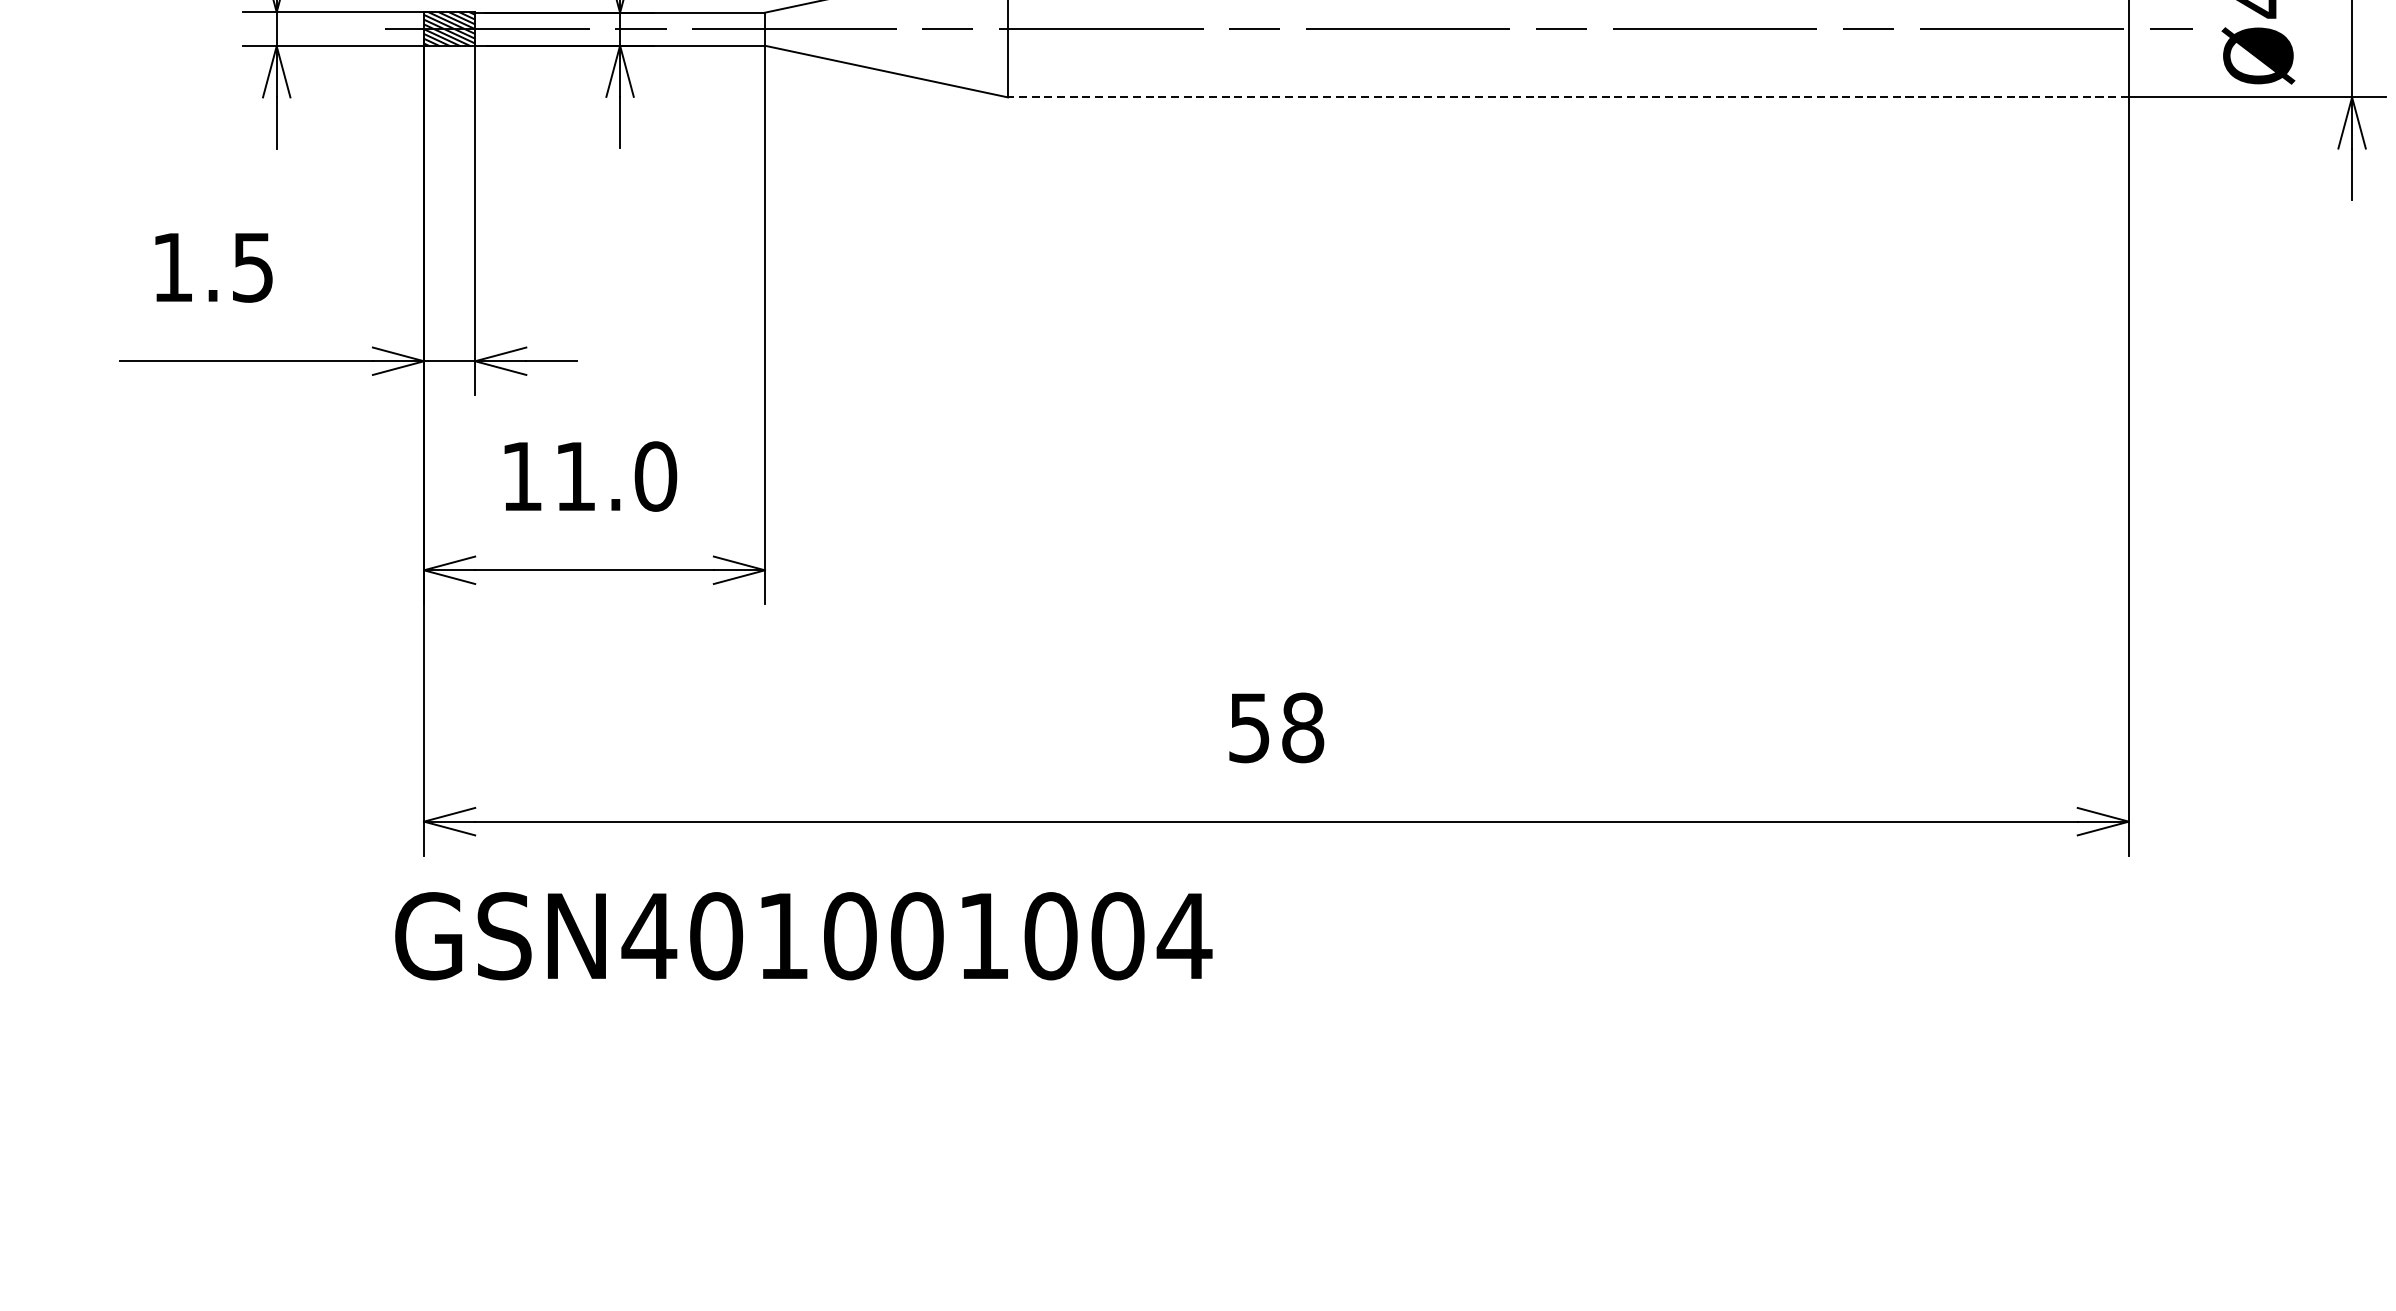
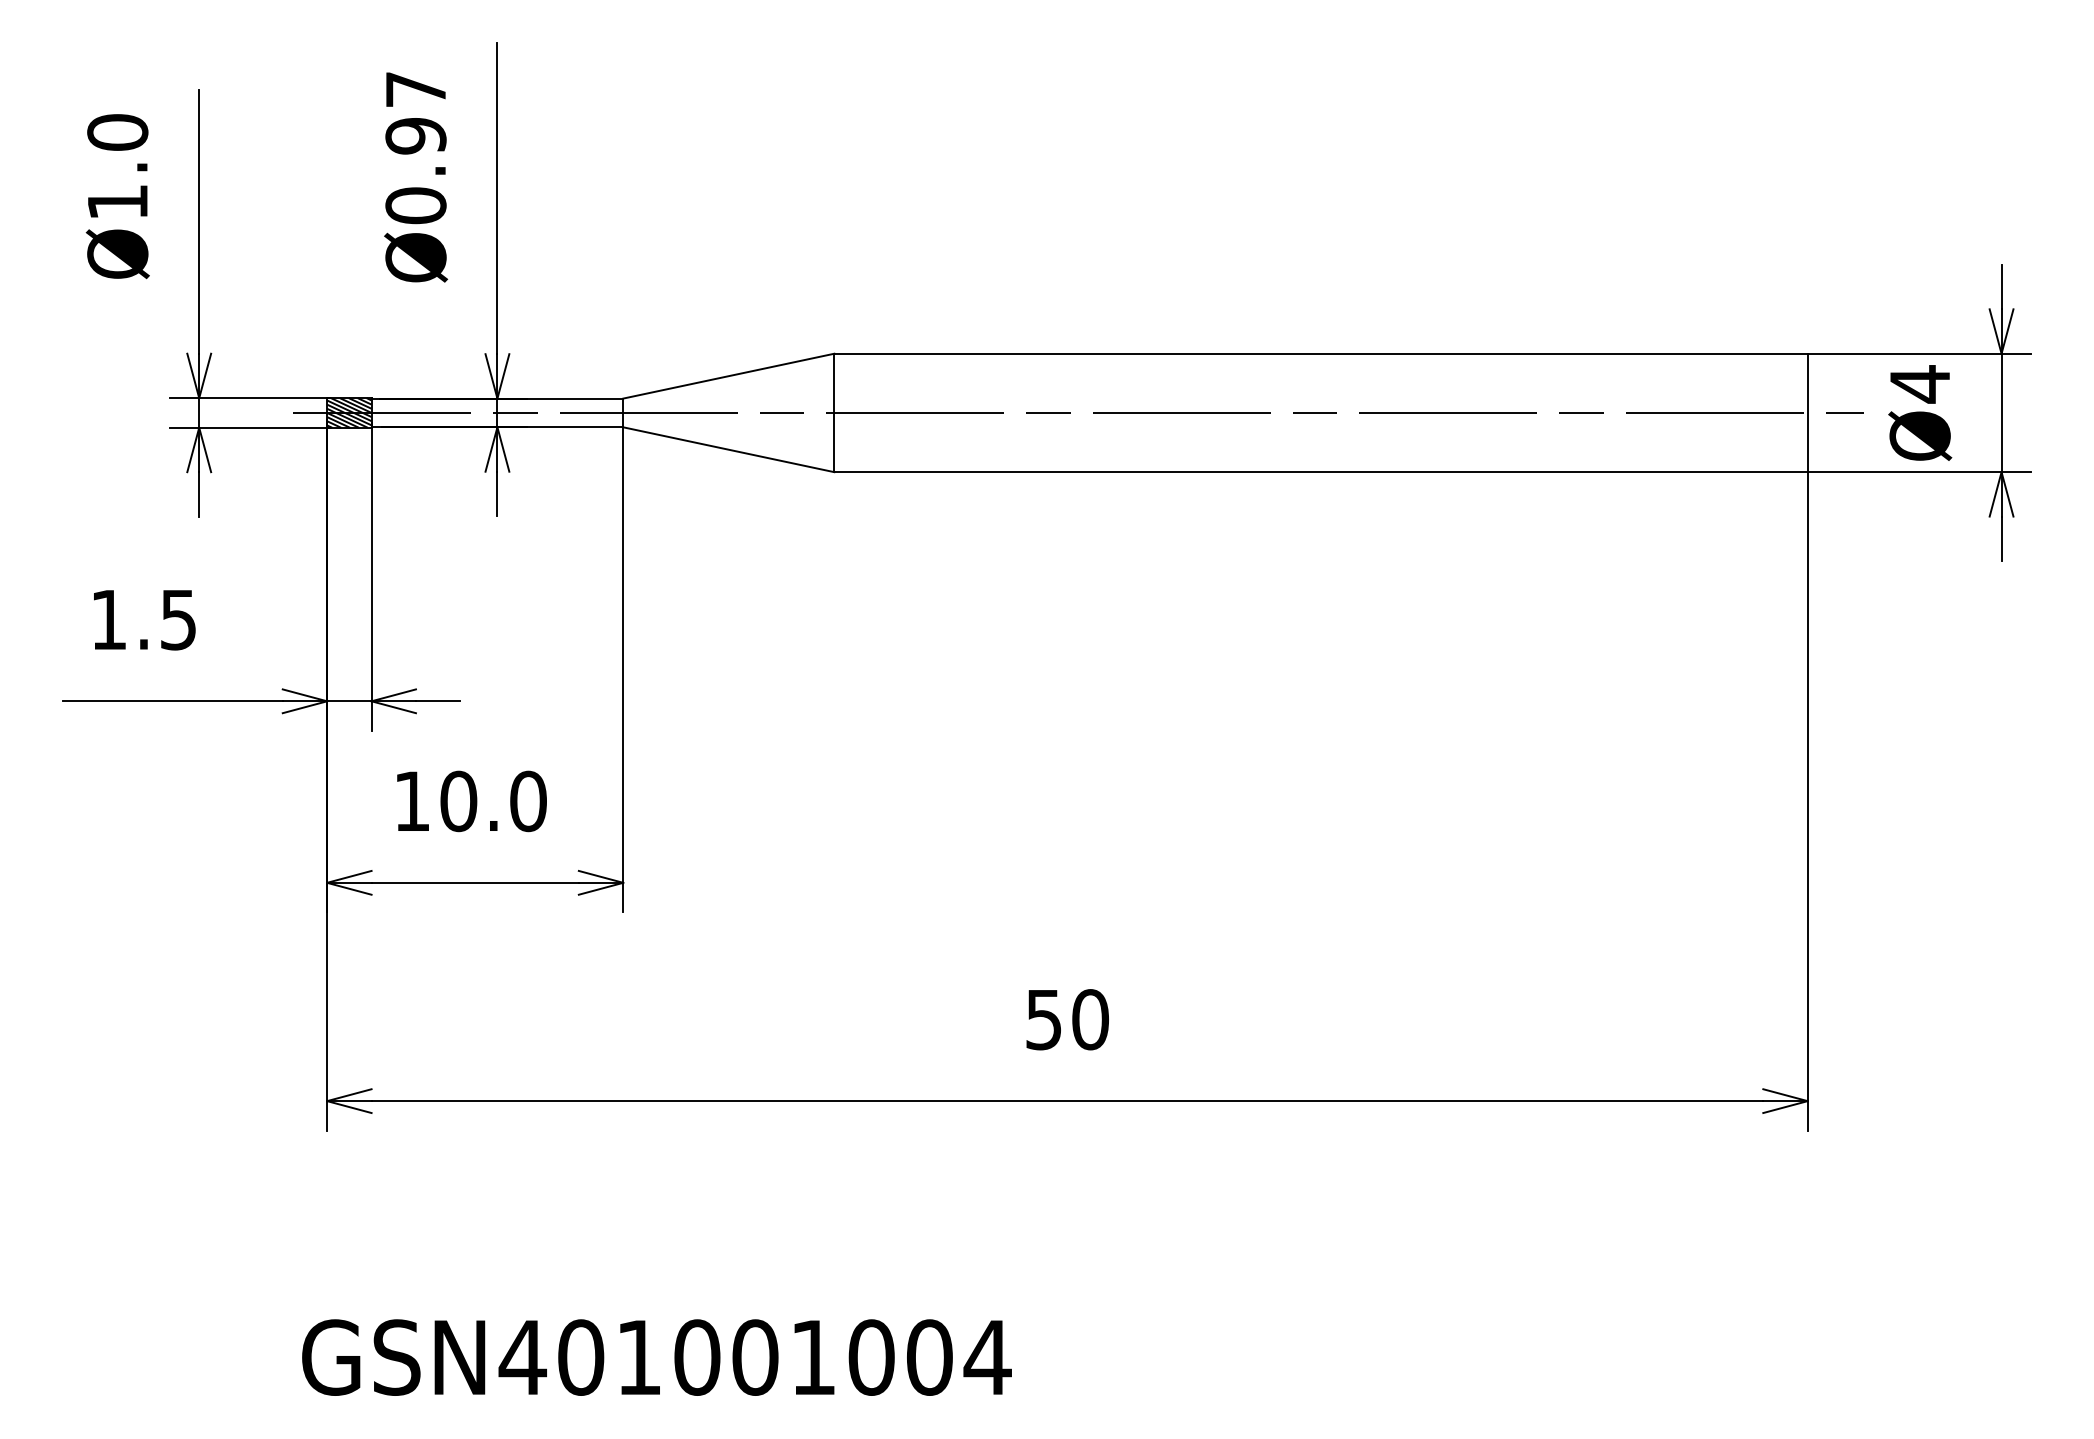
line: (1569, 97) -> (1321, 472), dashed -> solid
text: (575, 476) -> (458, 801), 11.0 -> 10.0
text: (1303, 727) -> (1090, 1019), 58 -> 50
text: (803, 936) -> (656, 1357), moved

